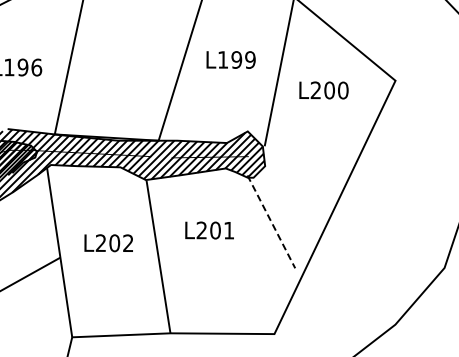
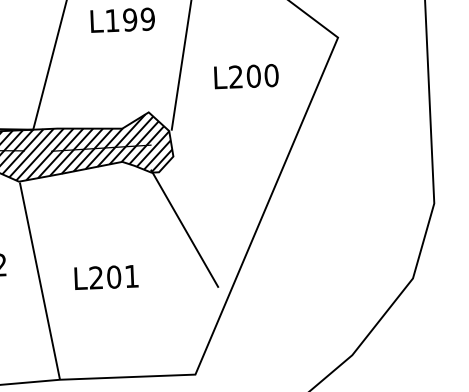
text: (323, 90) -> (245, 76), moved
line: (271, 222) -> (184, 229), dashed -> solid
text: (209, 230) -> (106, 277), moved

